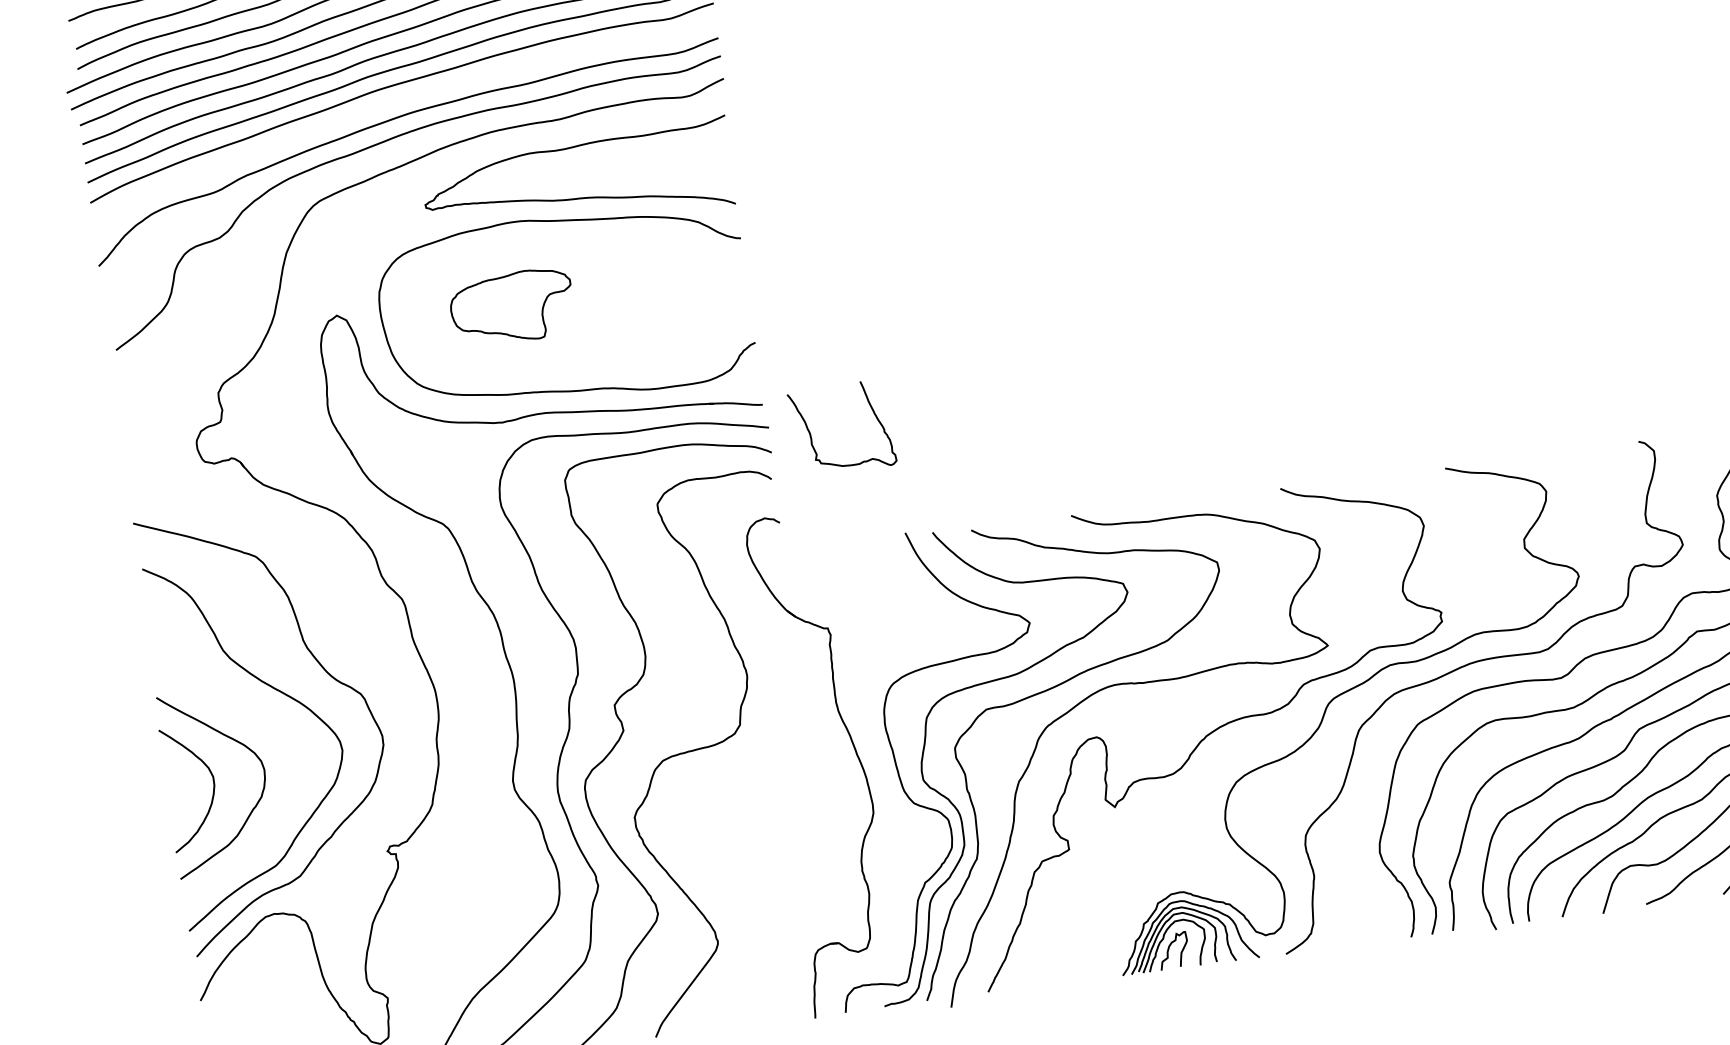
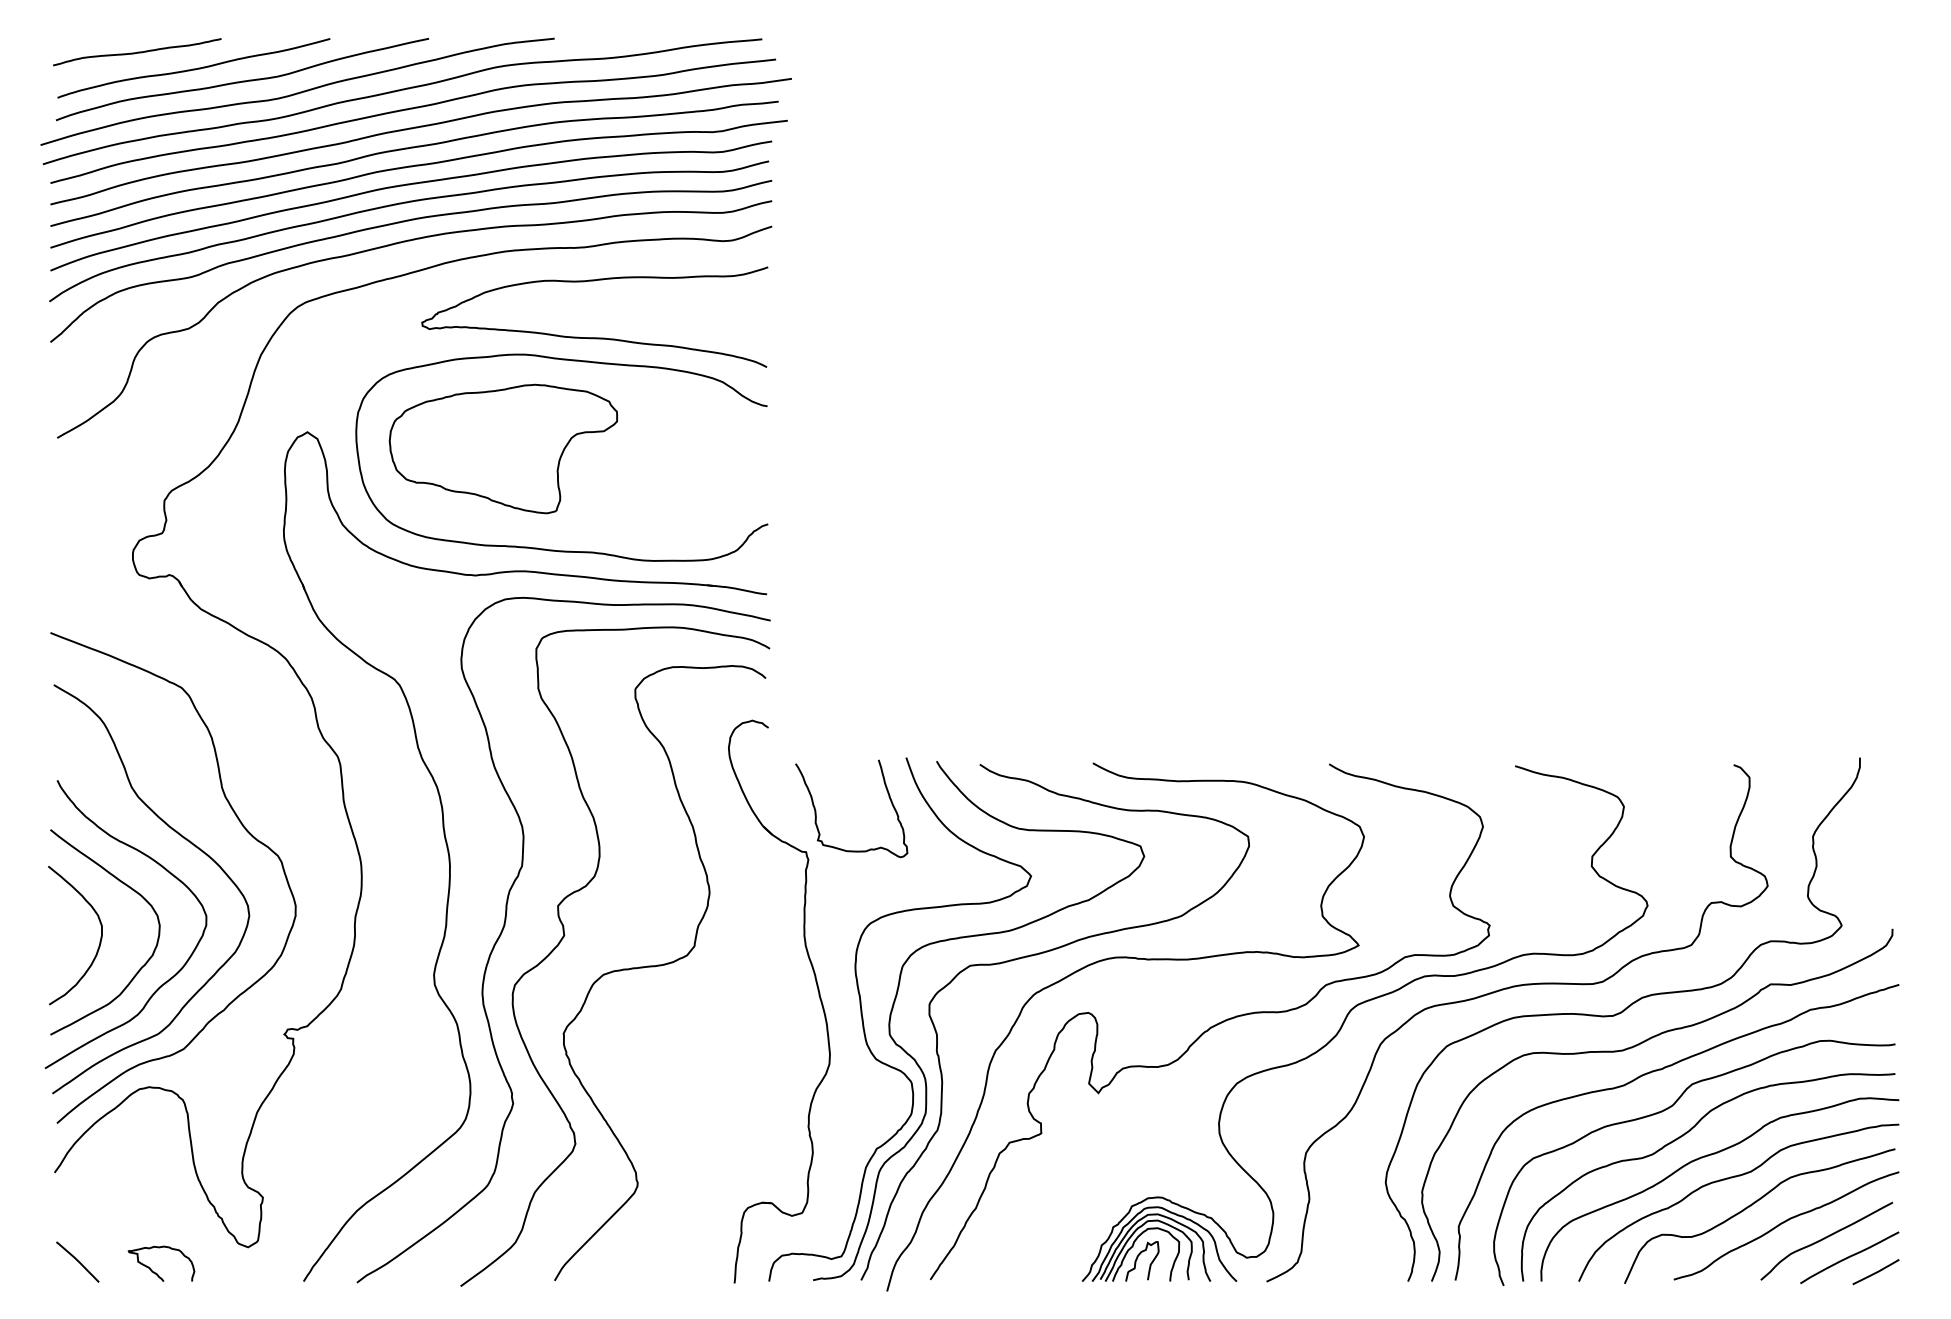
curve: (398, 101) -> (407, 203), added
part: (511, 306) -> (502, 448), size x1.67
curve: (811, 433) -> (816, 810), moved
curve: (263, 721) -> (166, 871), added

